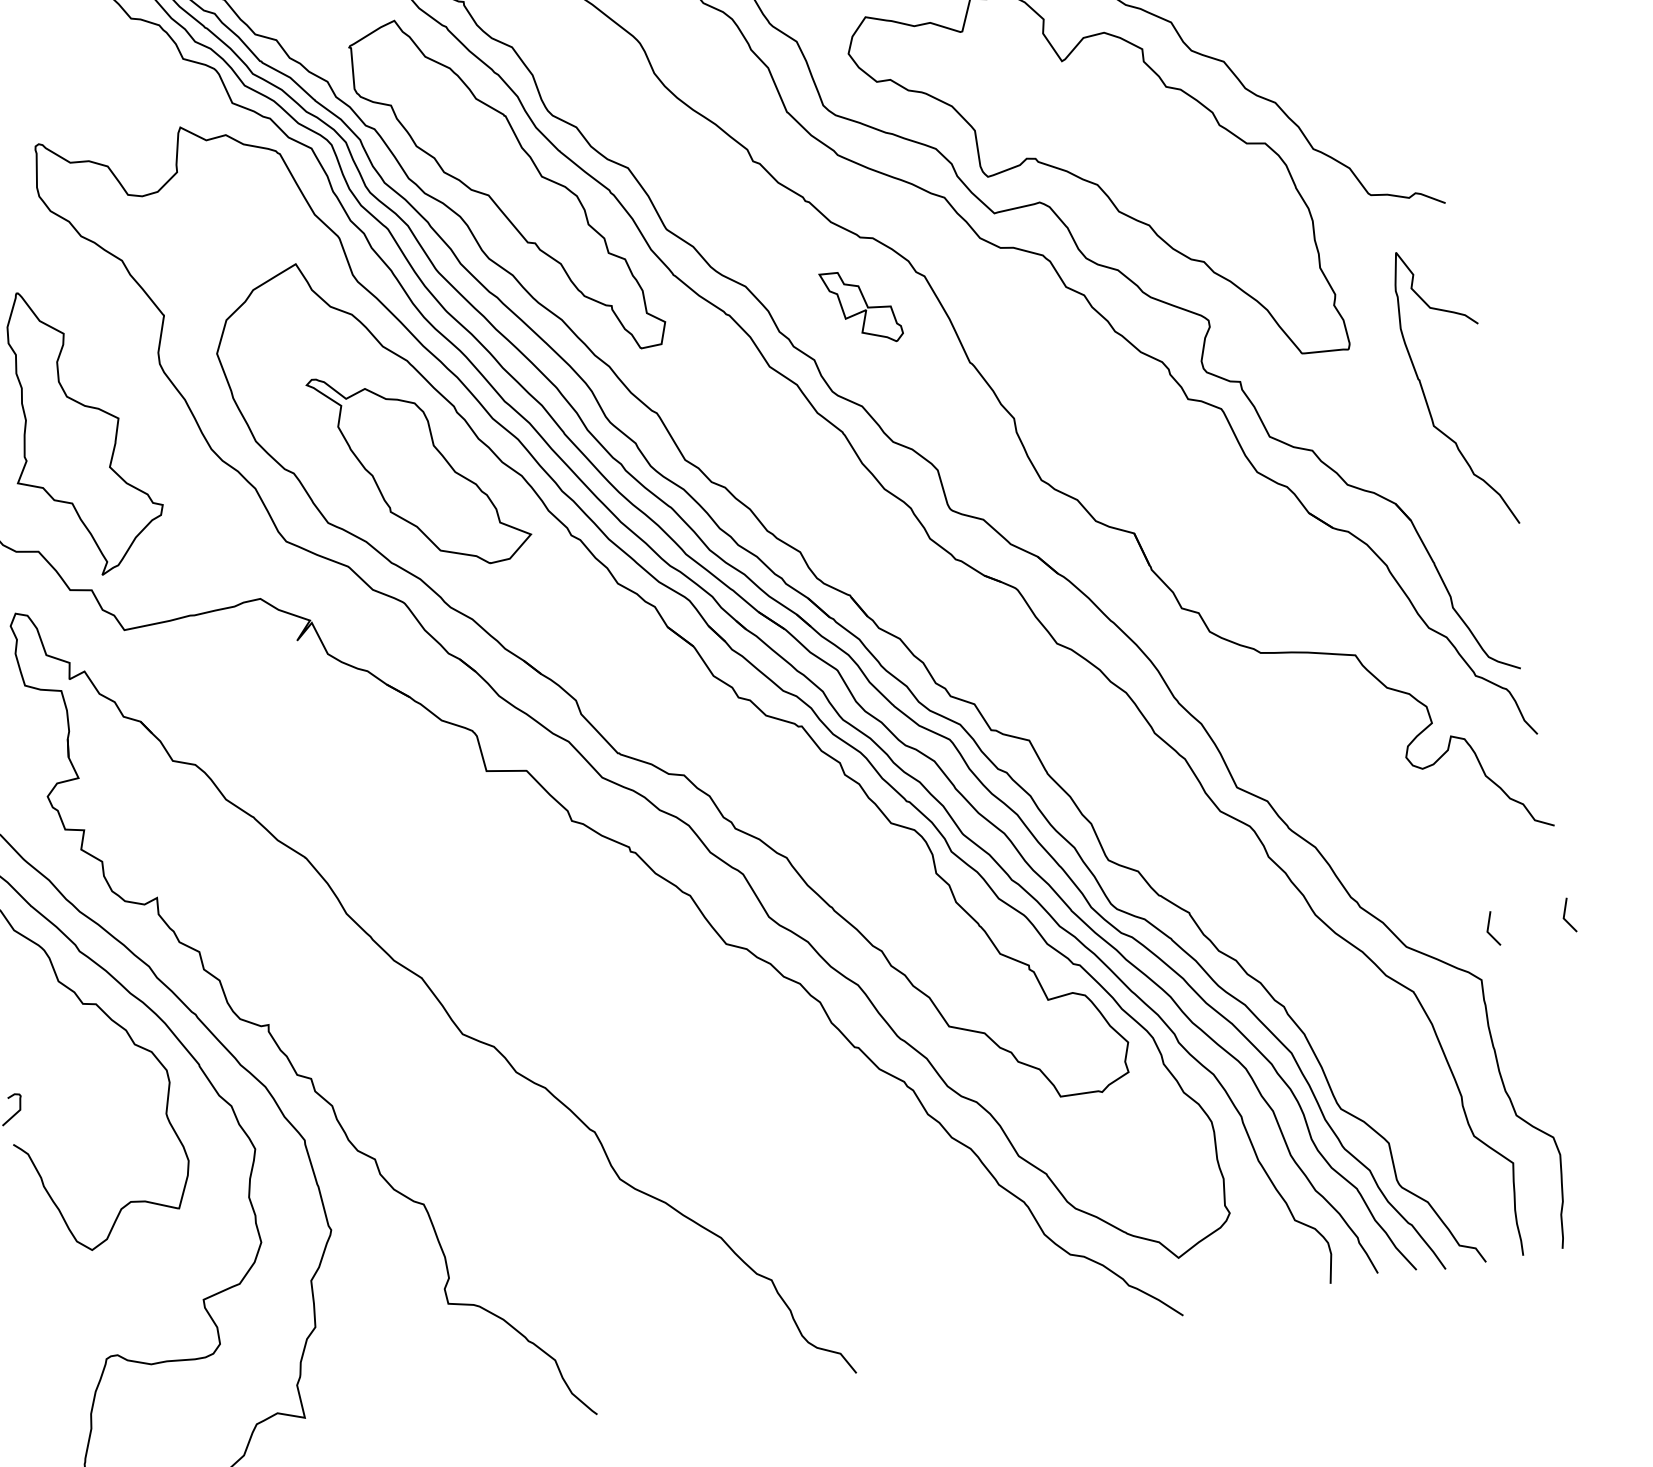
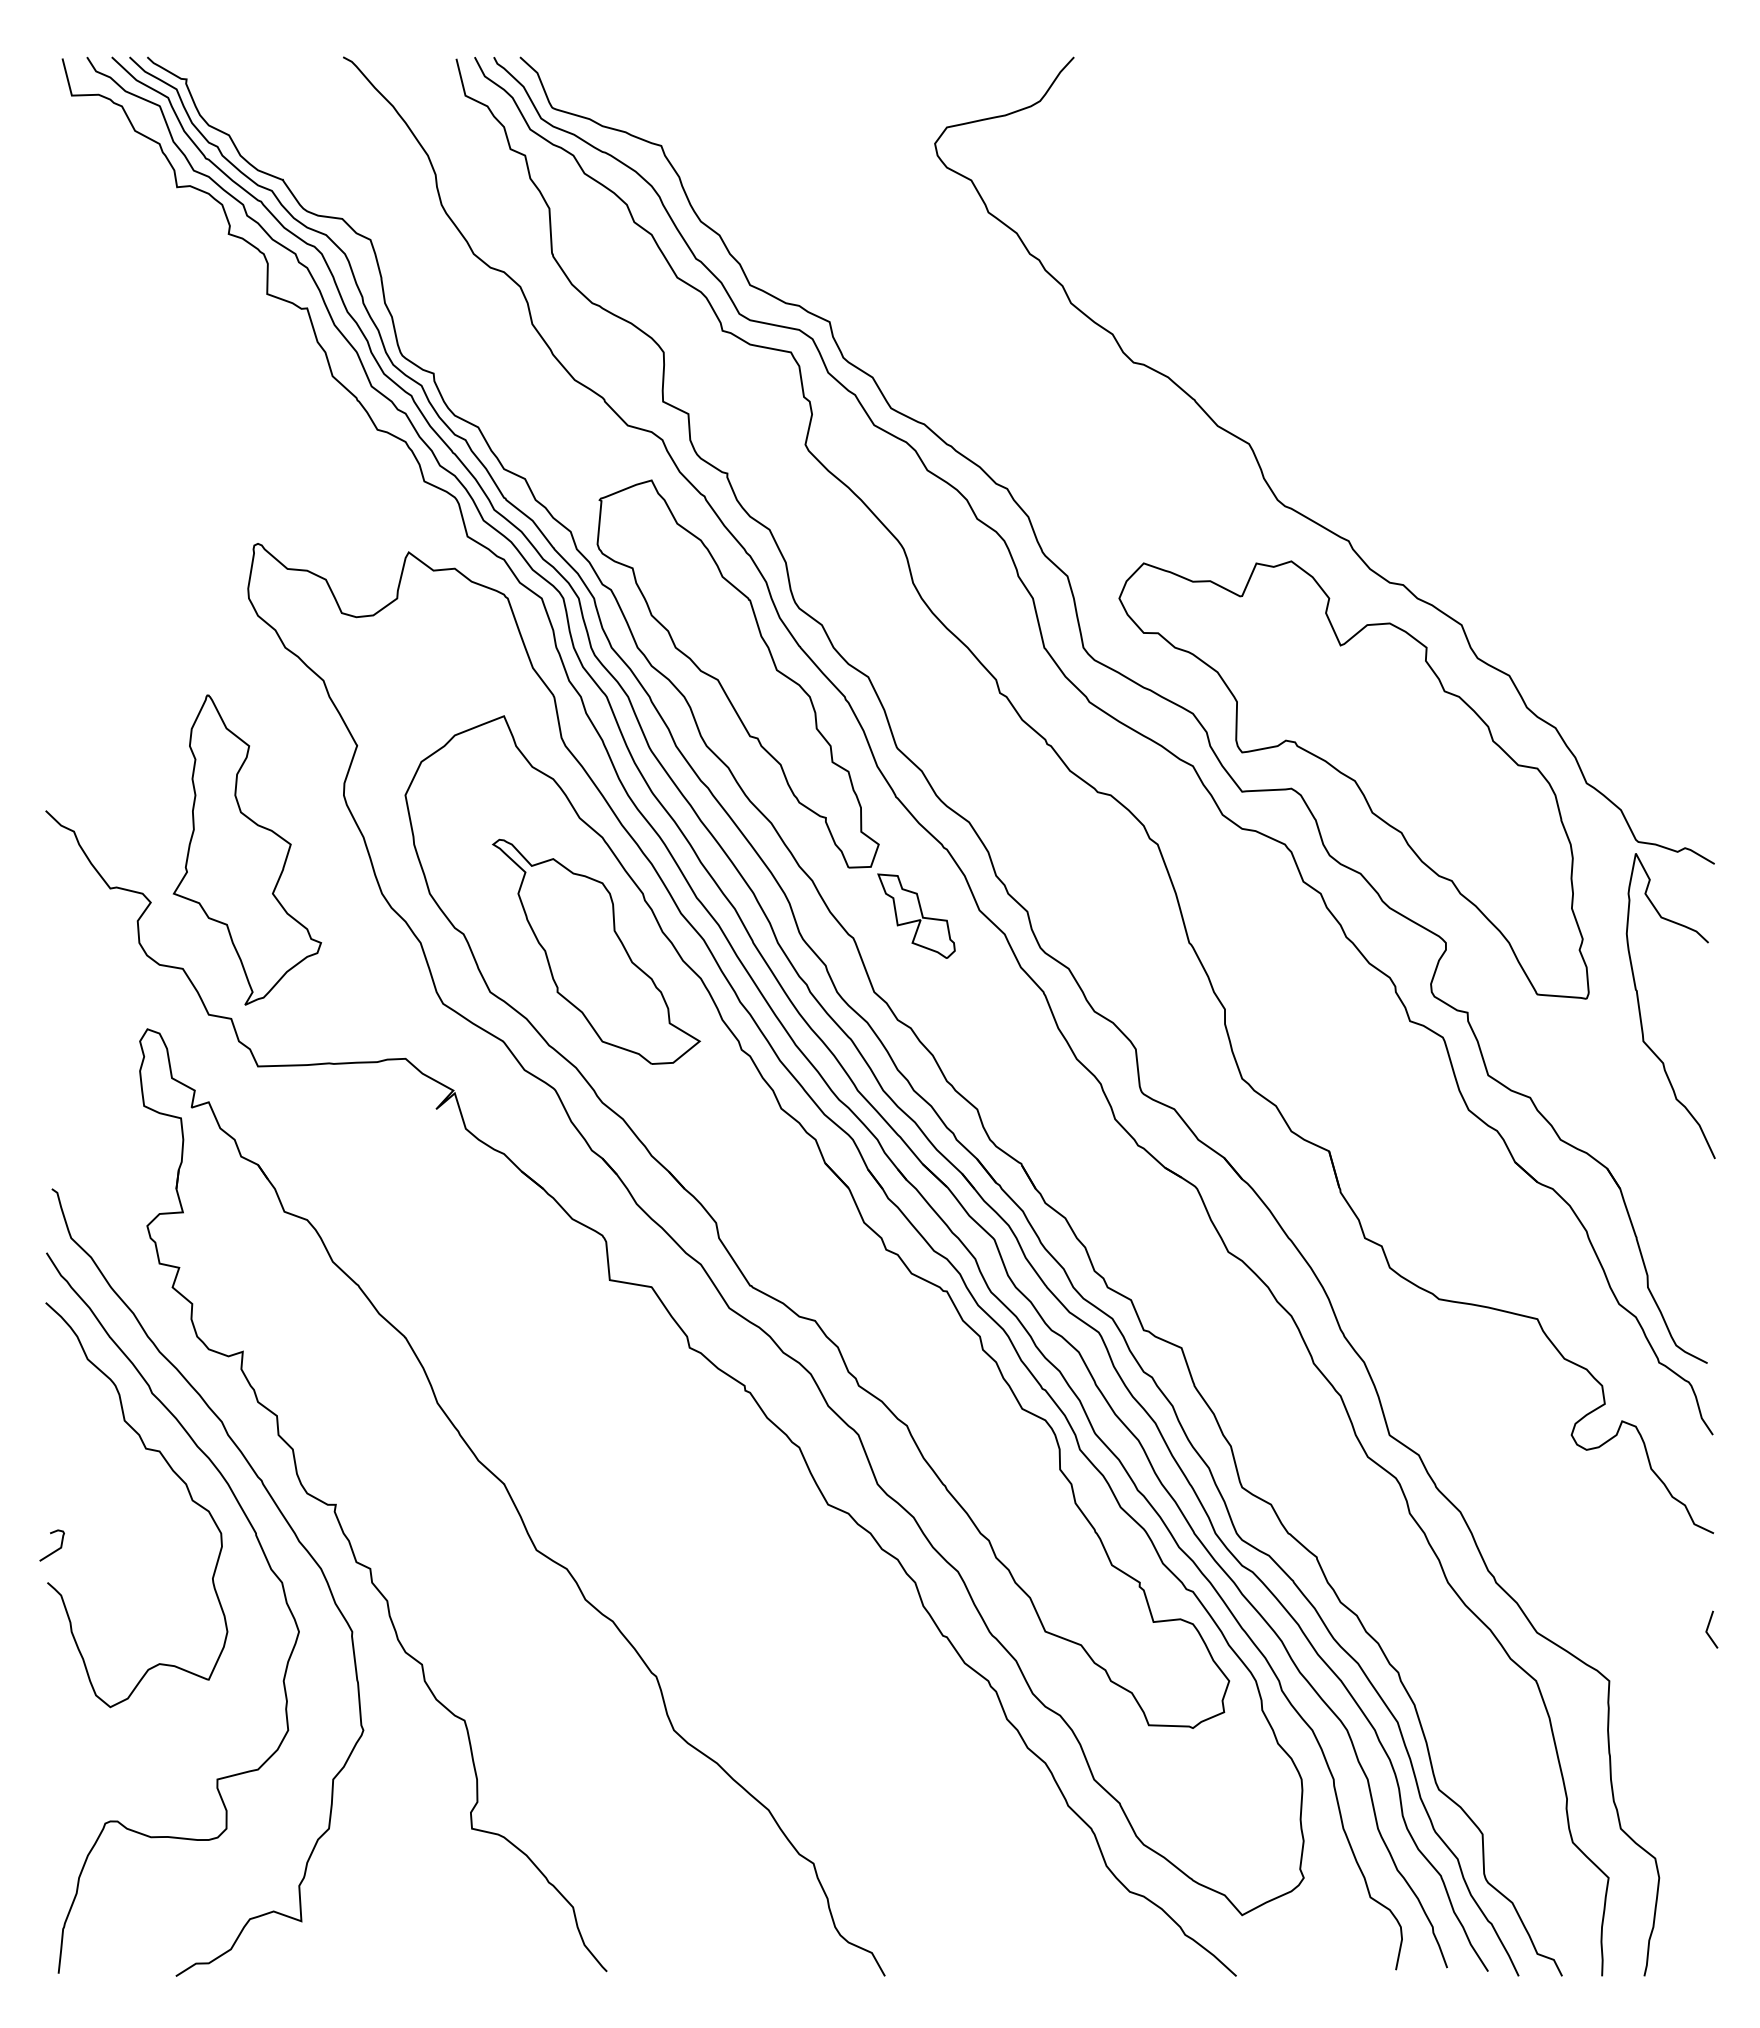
part: (861, 306) -> (916, 915), moved
curve: (1425, 395) -> (1640, 1008), moved
line: (1488, 928) -> (1626, 1628), removed

